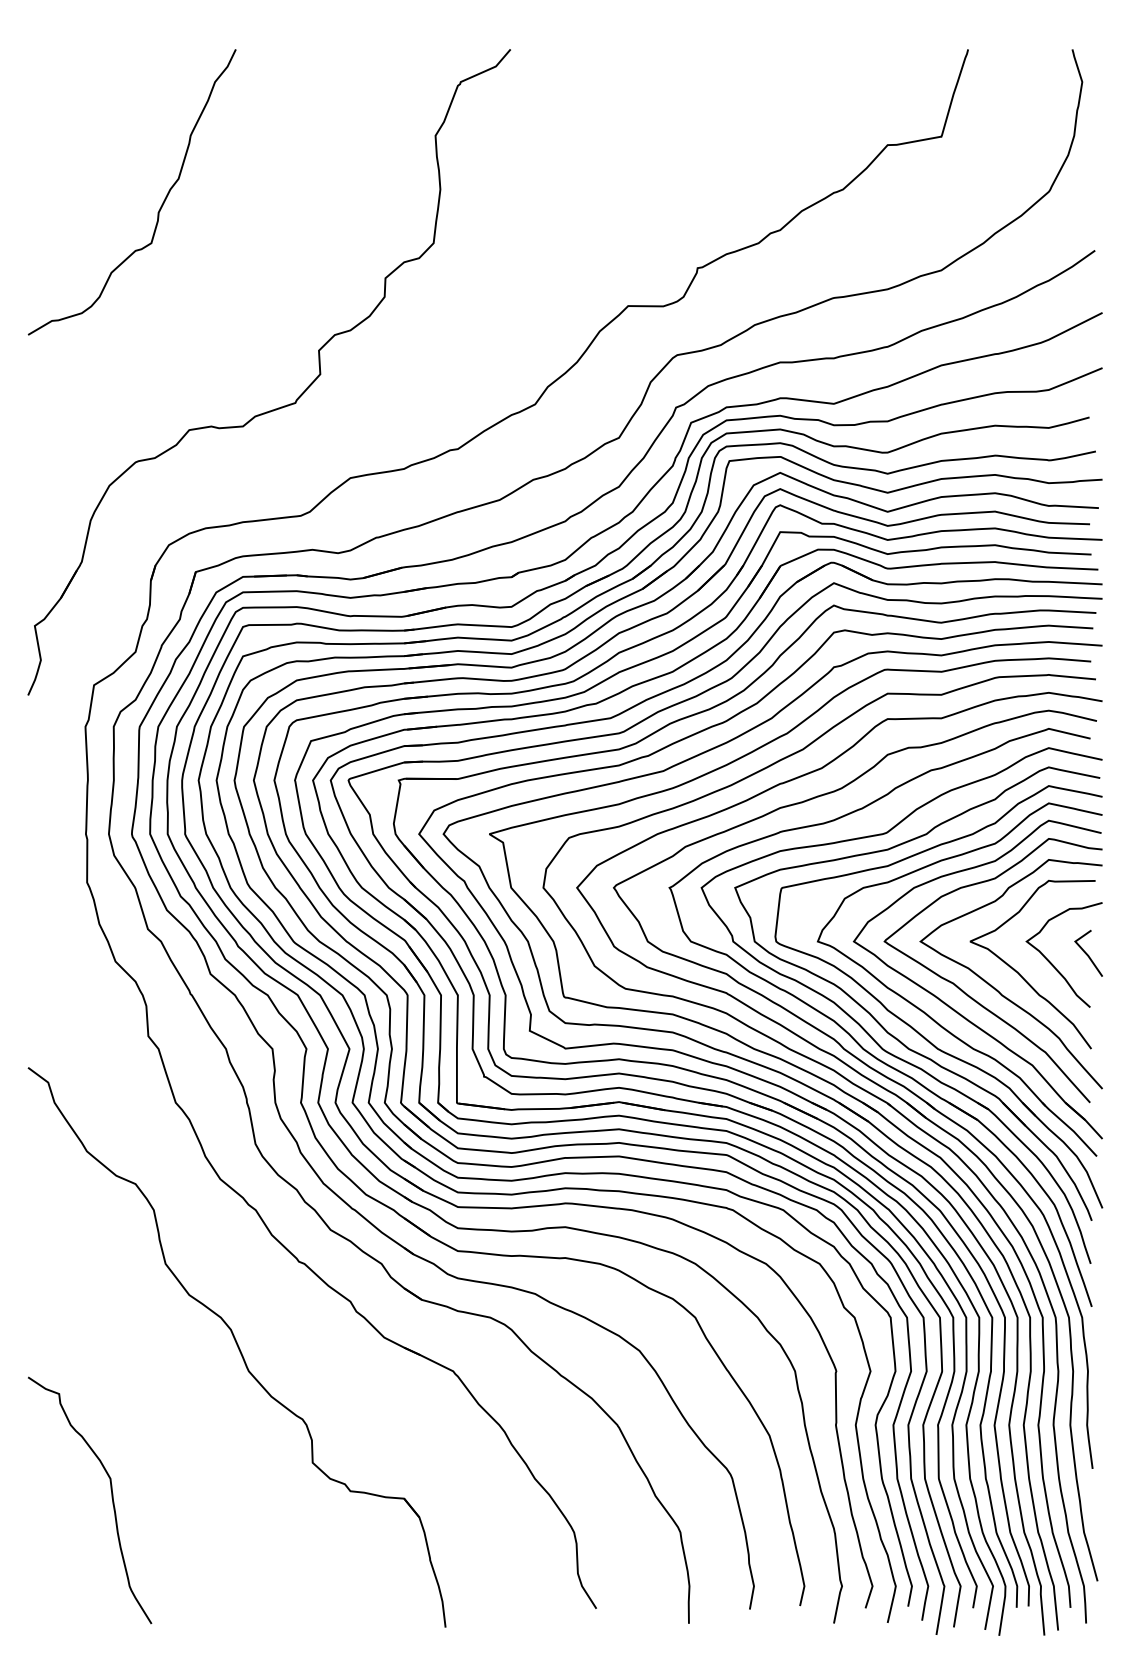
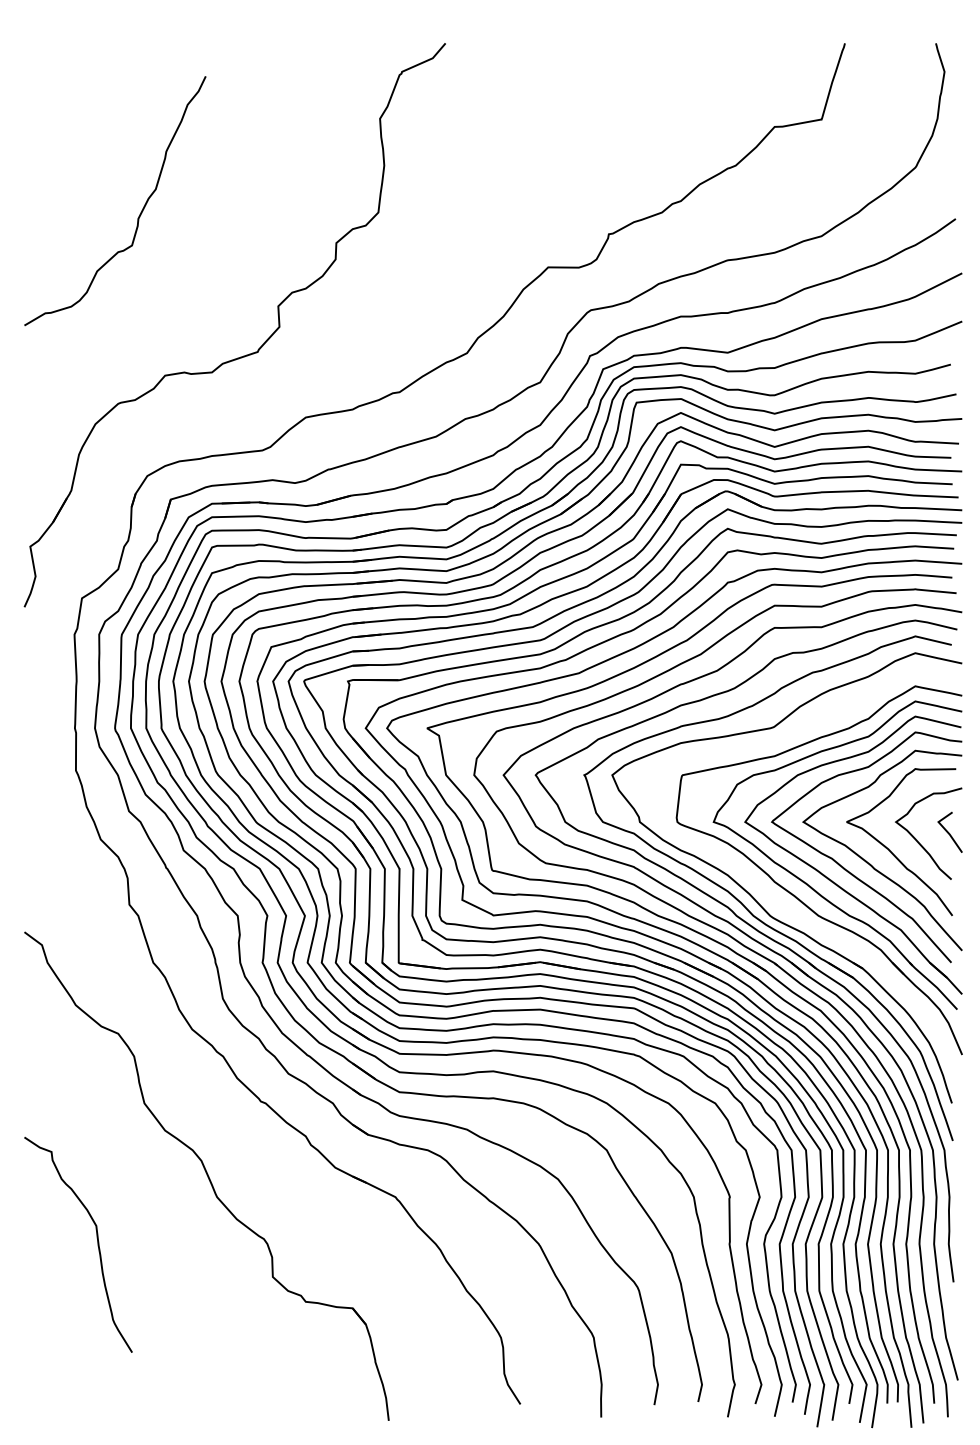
curve: (159, 207) -> (139, 214), moved
part: (884, 1026) -> (771, 896), removed
curve: (110, 1493) -> (96, 1238), moved

